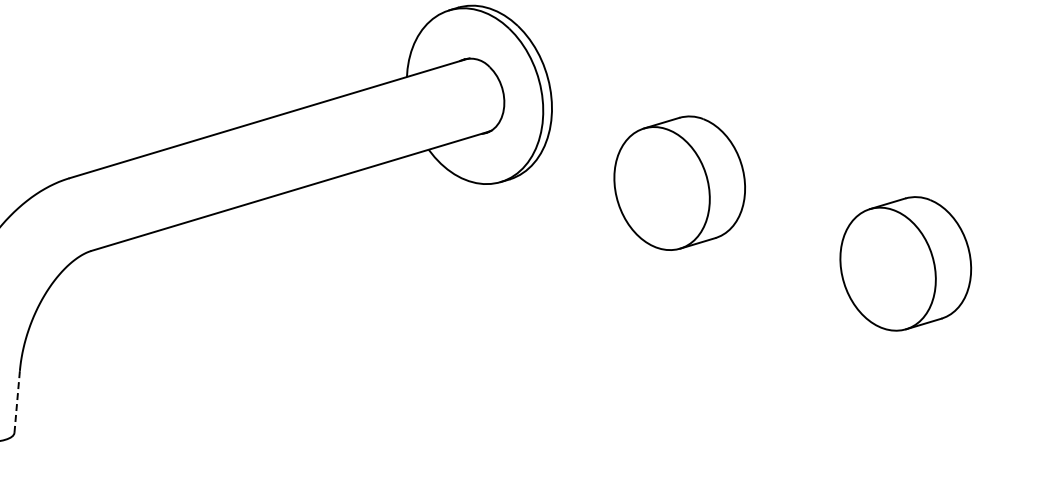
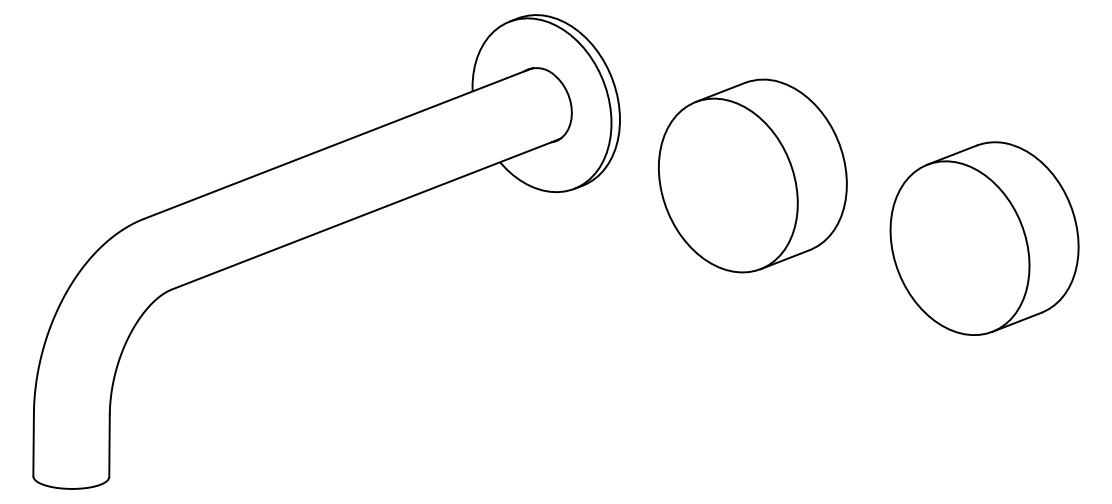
part: (679, 182) -> (752, 175), size x1.43
part: (905, 263) -> (984, 238), size x1.43
line: (17, 401) -> (109, 445), dashed -> solid

